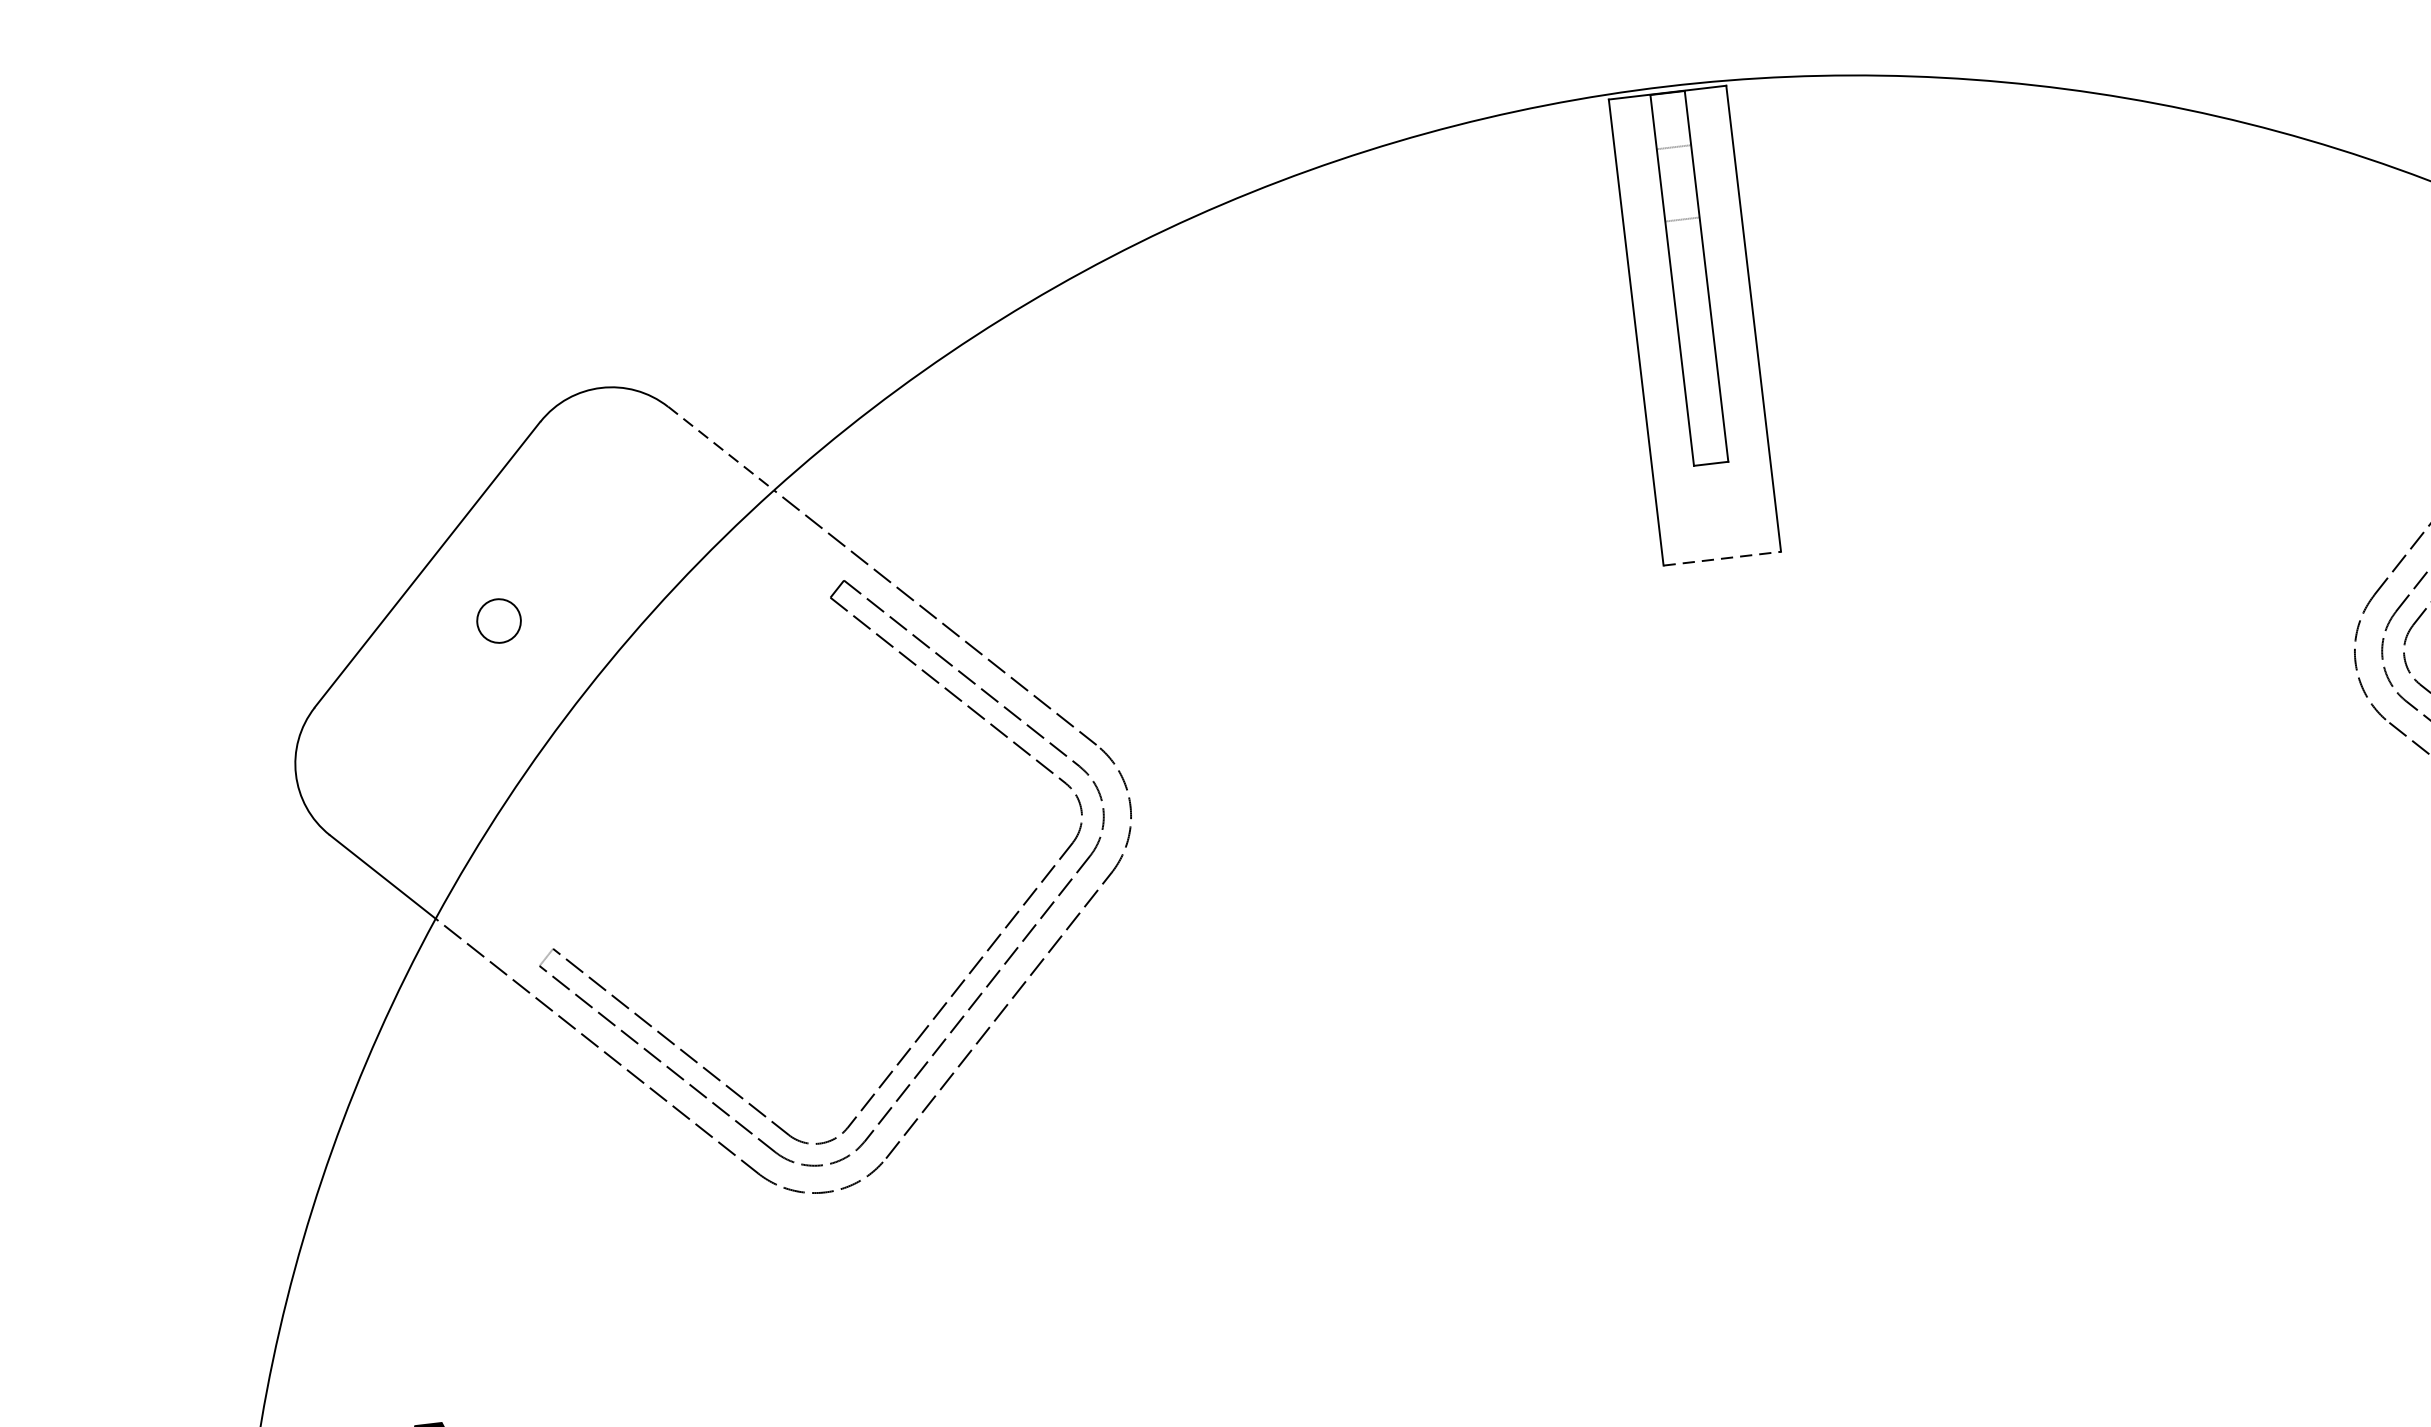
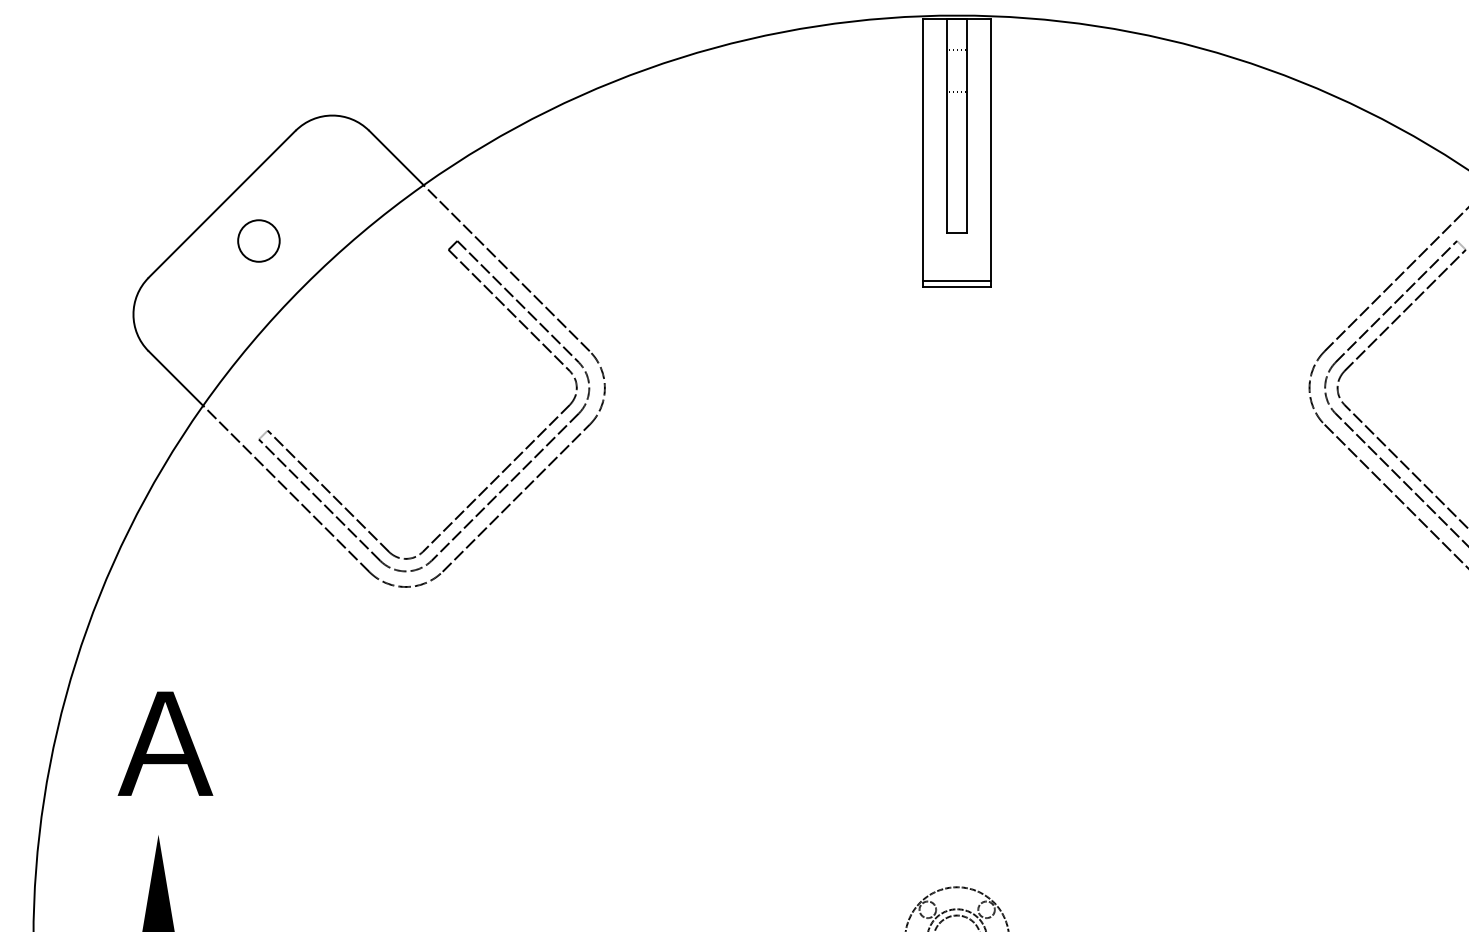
line: (721, 447) -> (396, 157), dashed -> solid
line: (1720, 548) -> (956, 281), added
line: (1722, 559) -> (957, 287), dashed -> solid
circle: (498, 620) -> (258, 240), size x1.67

